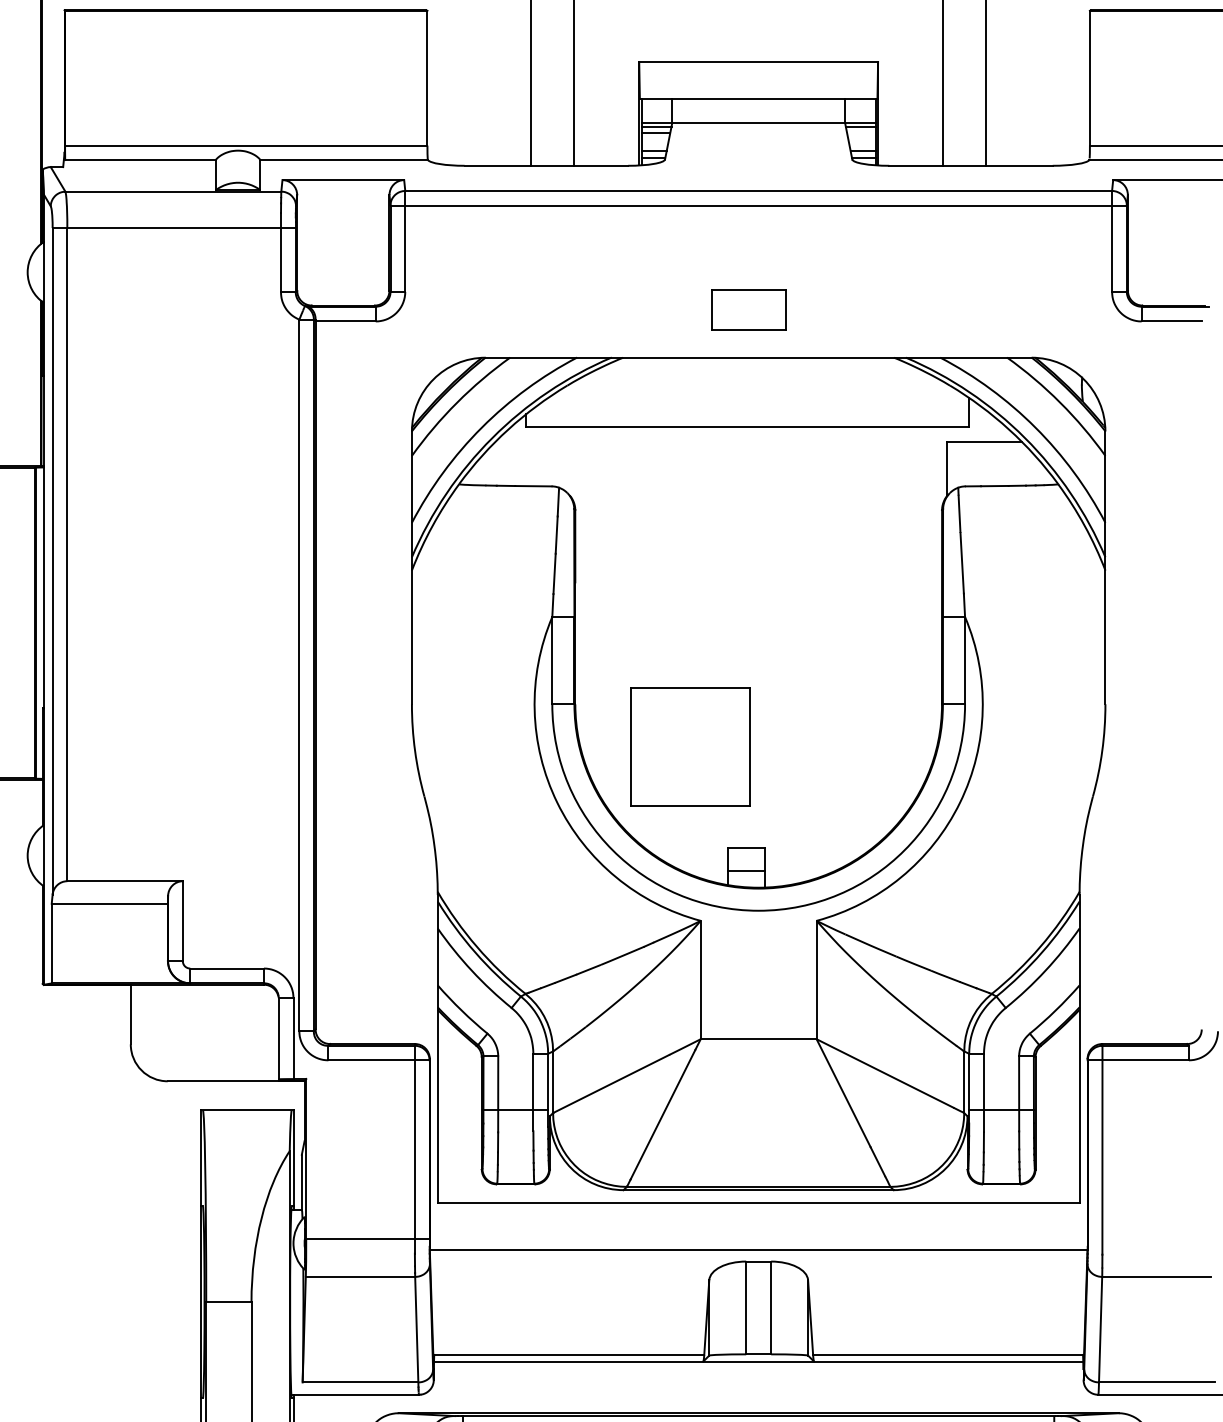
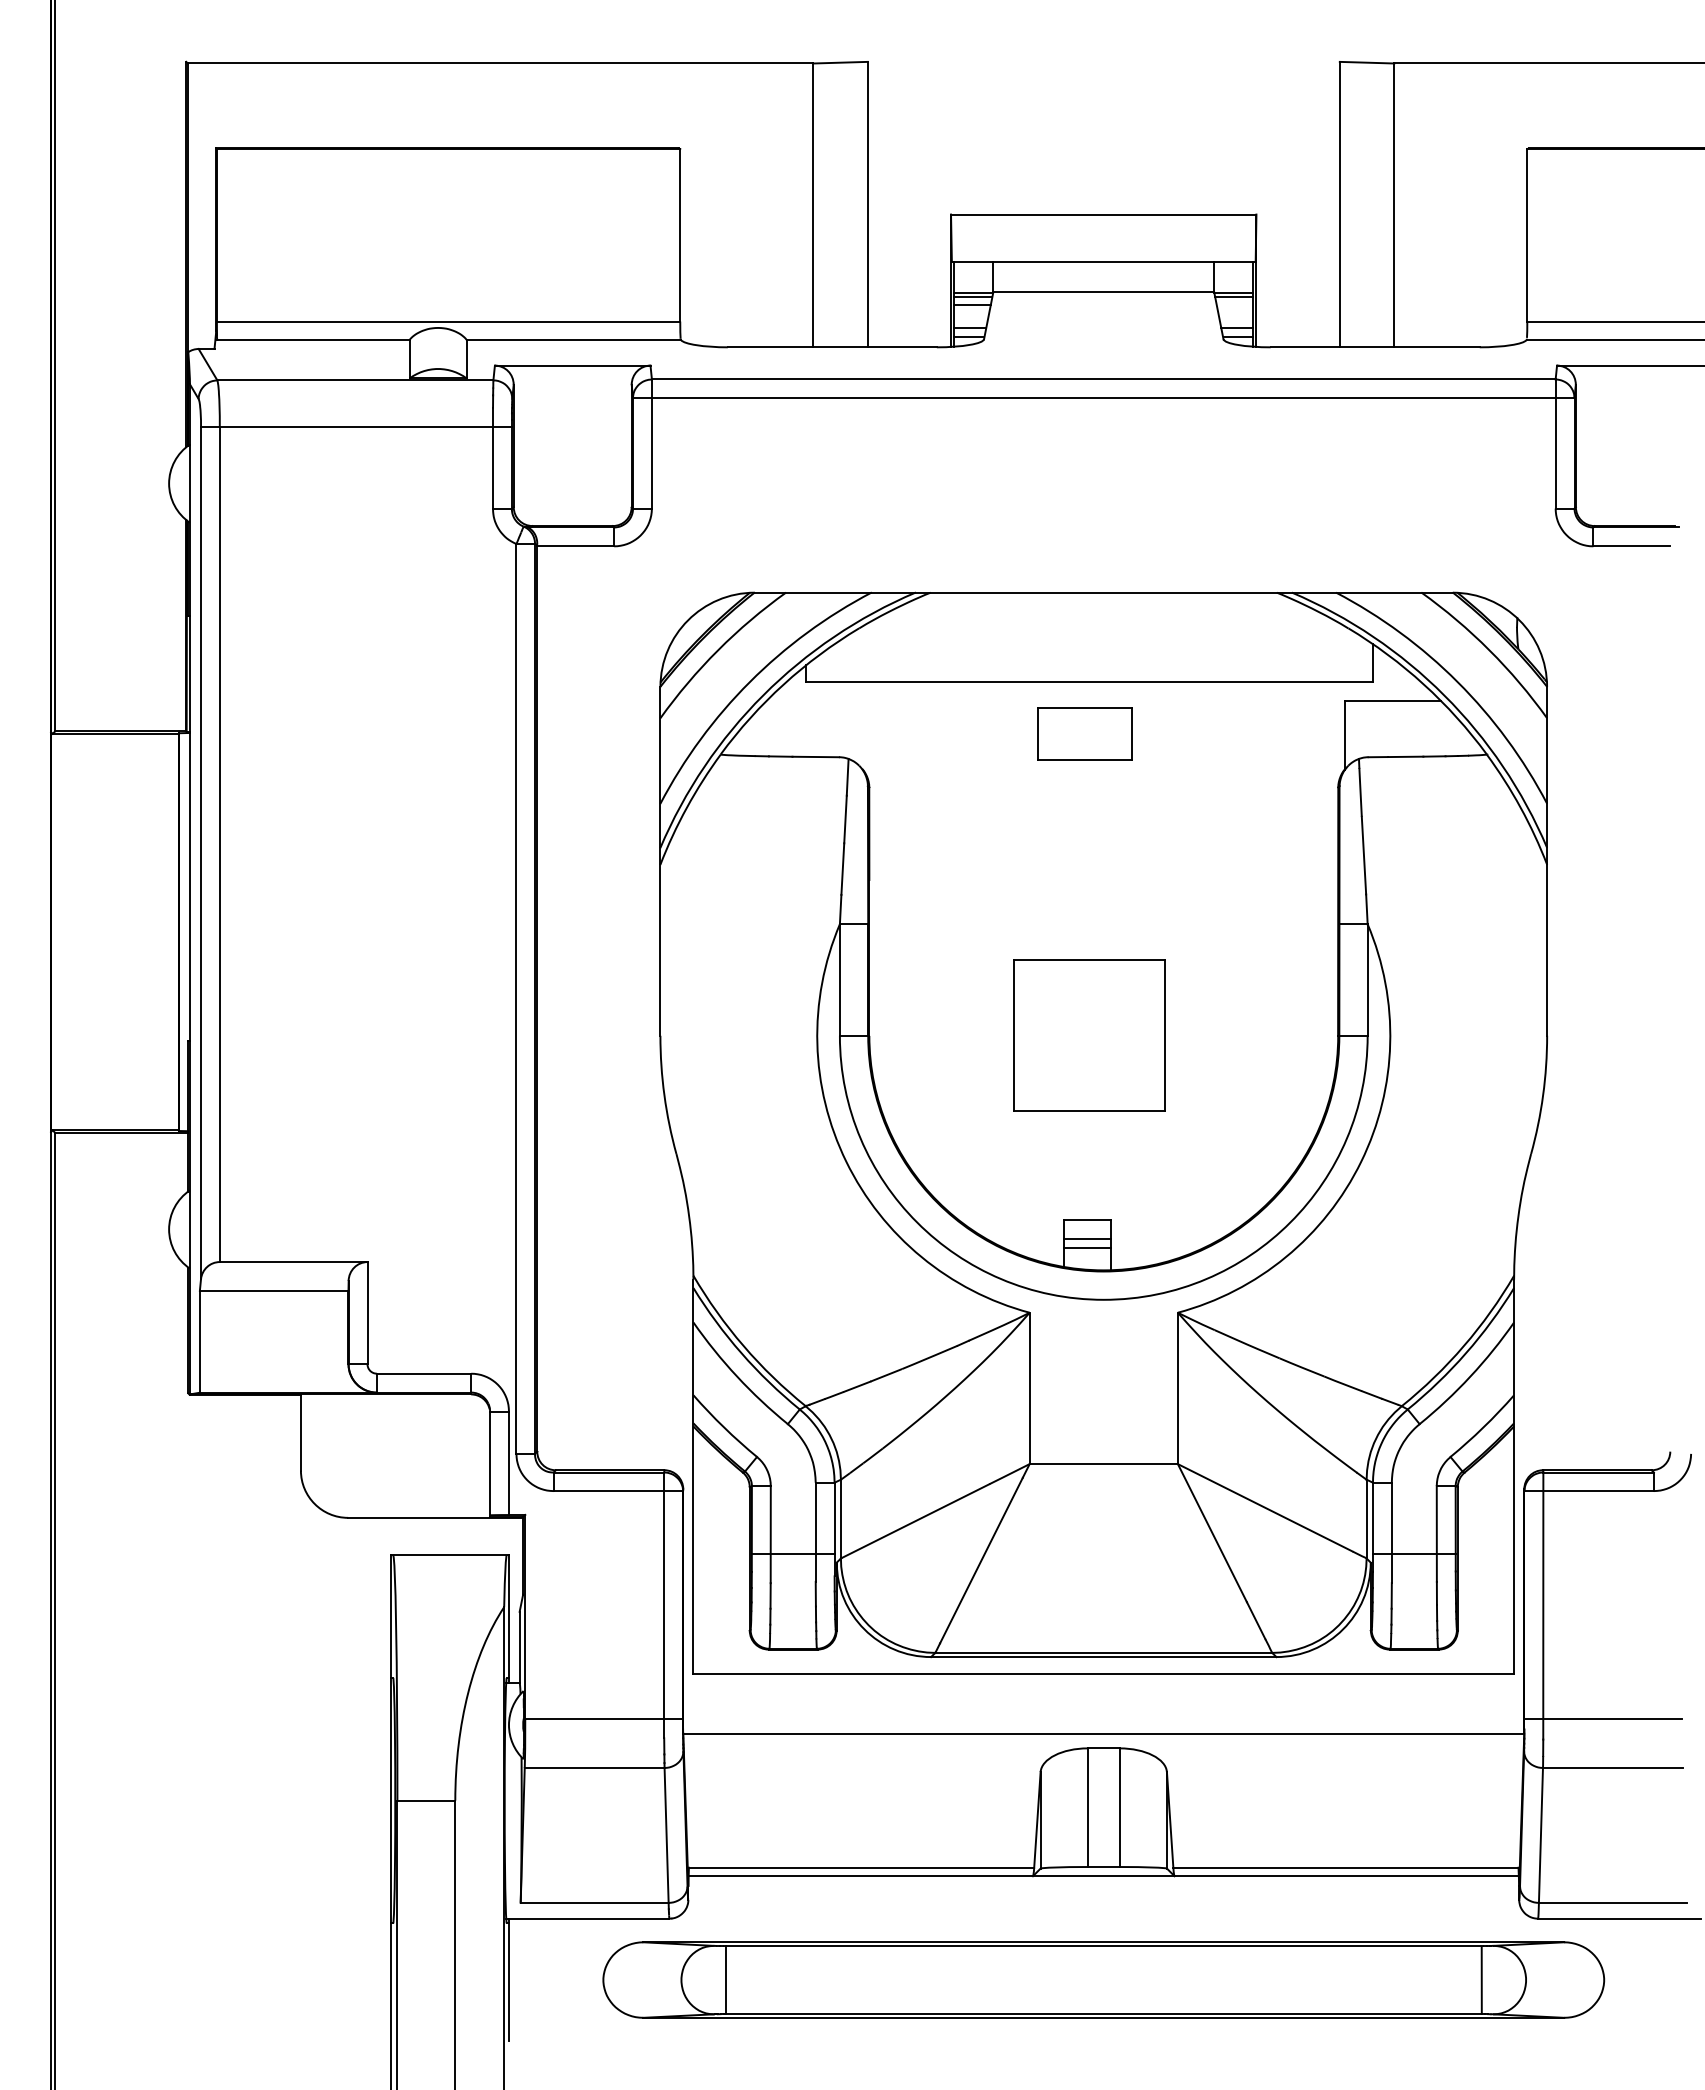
part: (749, 309) -> (1084, 733), moved
part: (690, 747) -> (1089, 1035), moved
line: (745, 862) -> (1087, 1238), added
line: (1149, 1238) -> (1603, 1718), added

